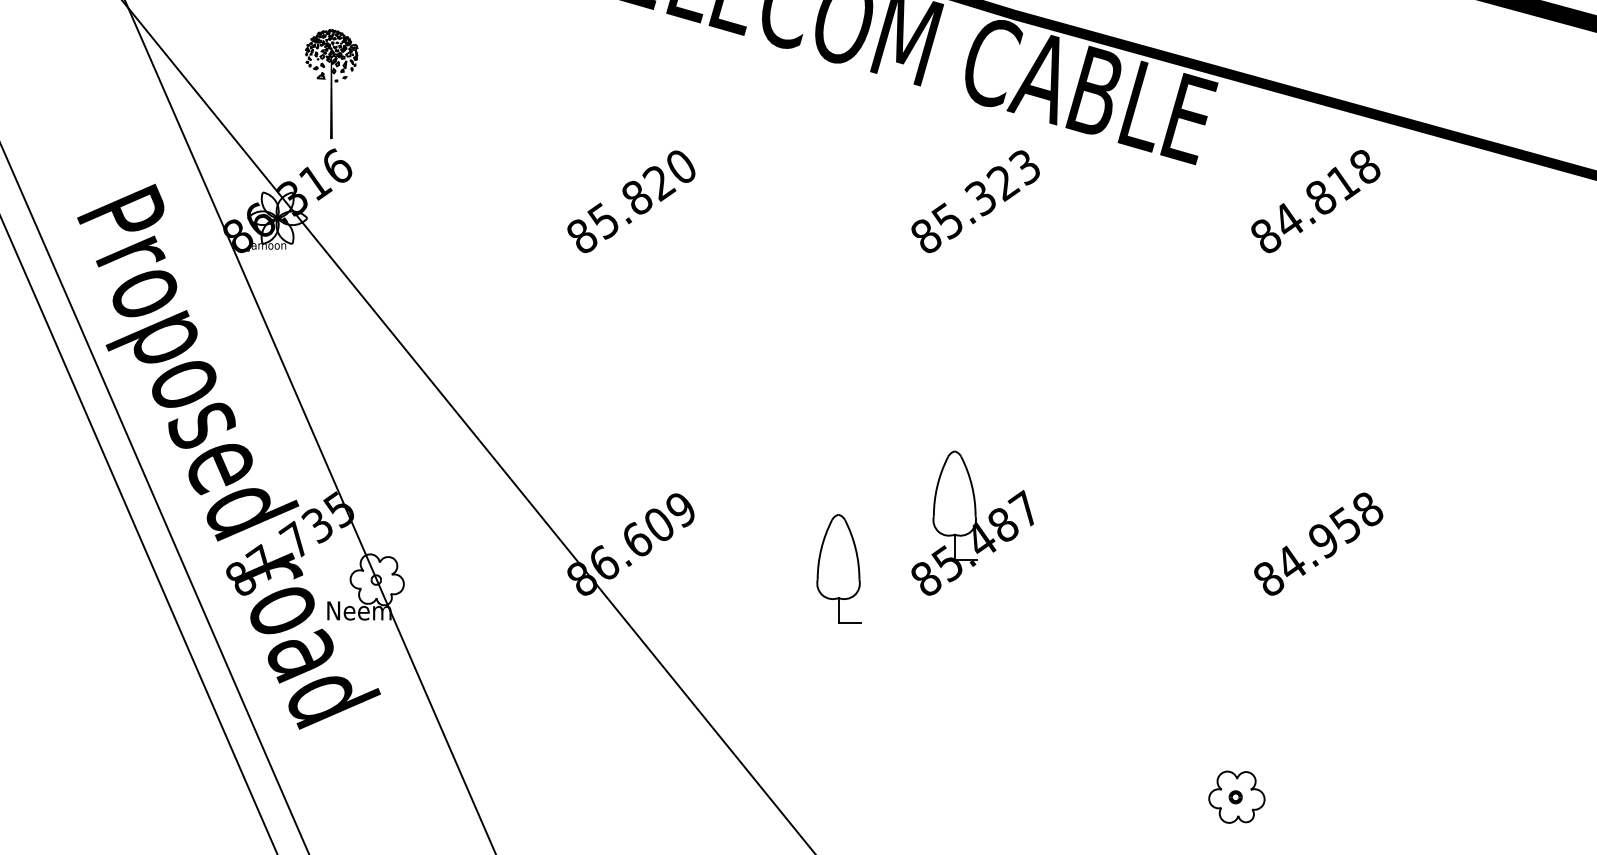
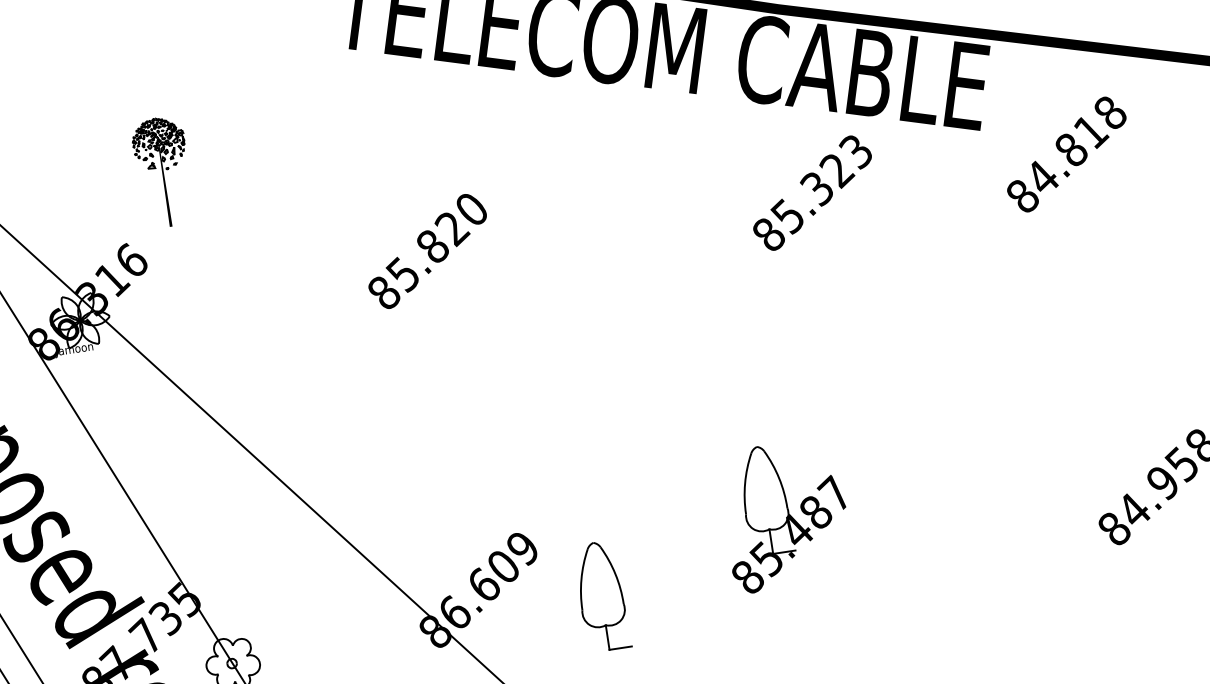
part: (331, 83) -> (162, 171), moved
text: (975, 201) -> (812, 192), moved
text: (1315, 201) -> (1066, 154), moved
part: (972, 522) -> (785, 514), moved
part: (838, 568) -> (601, 596), moved

